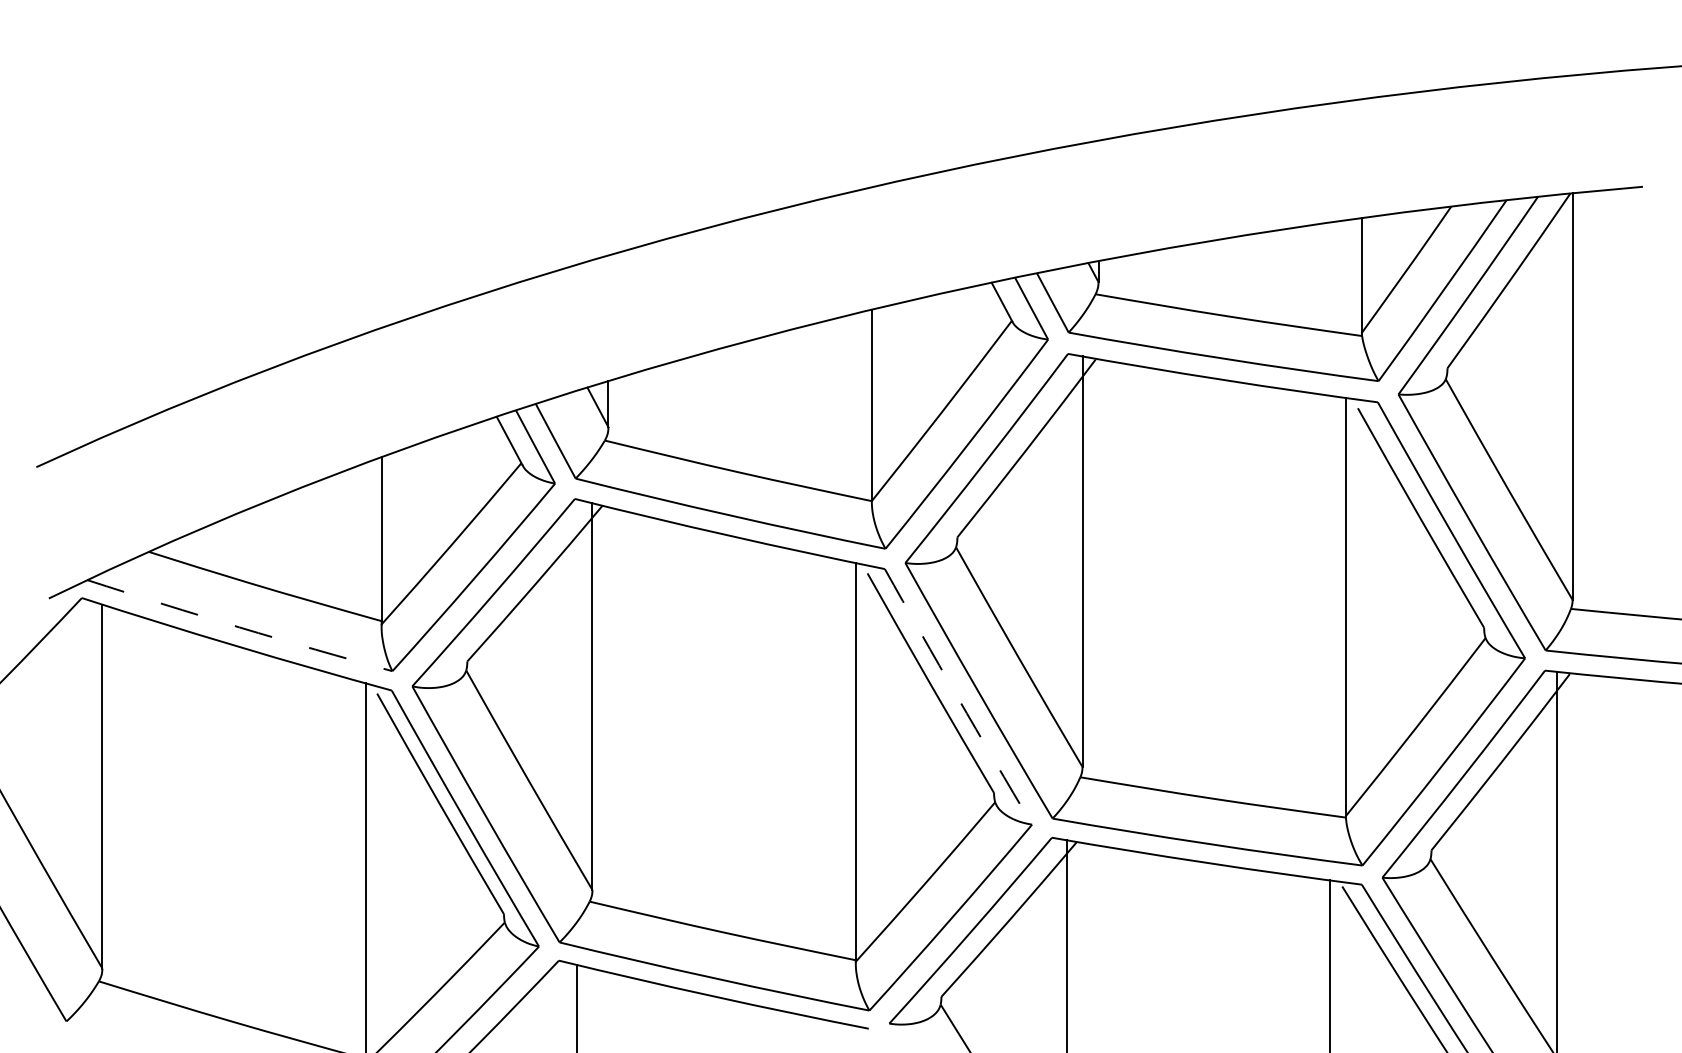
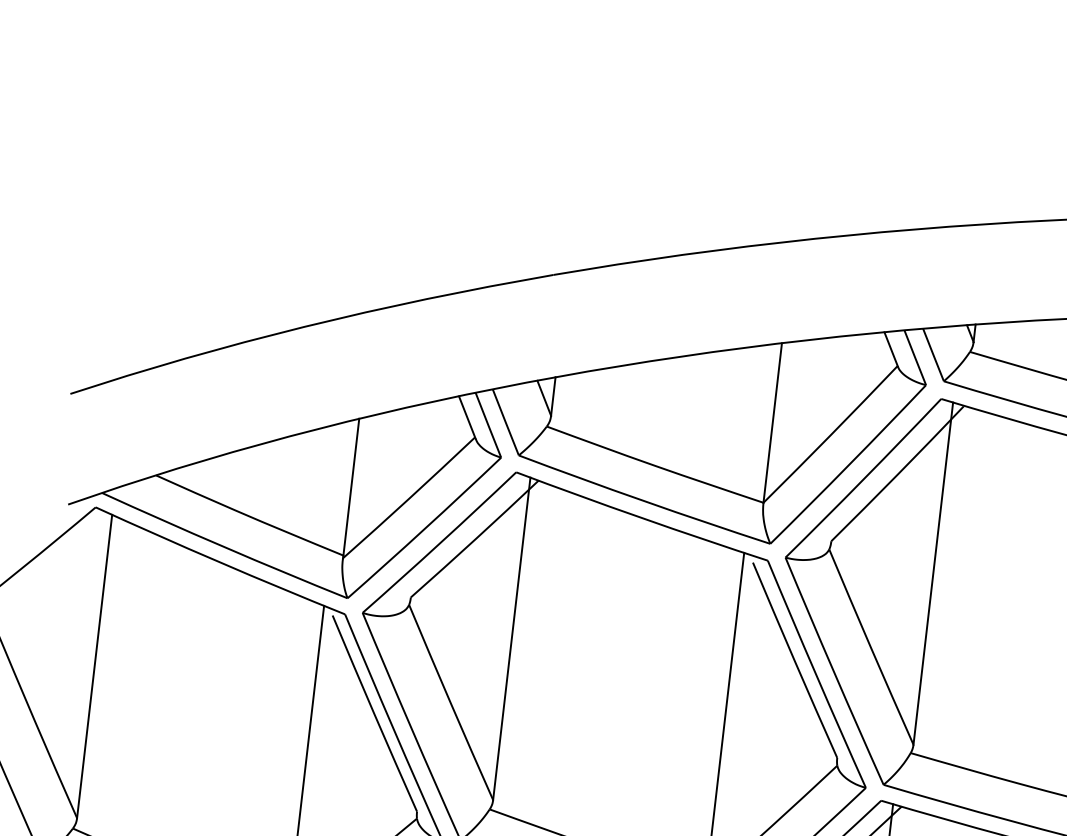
arc: (239, 627) -> (224, 547), dashed -> solid
arc: (957, 697) -> (815, 674), dashed -> solid

